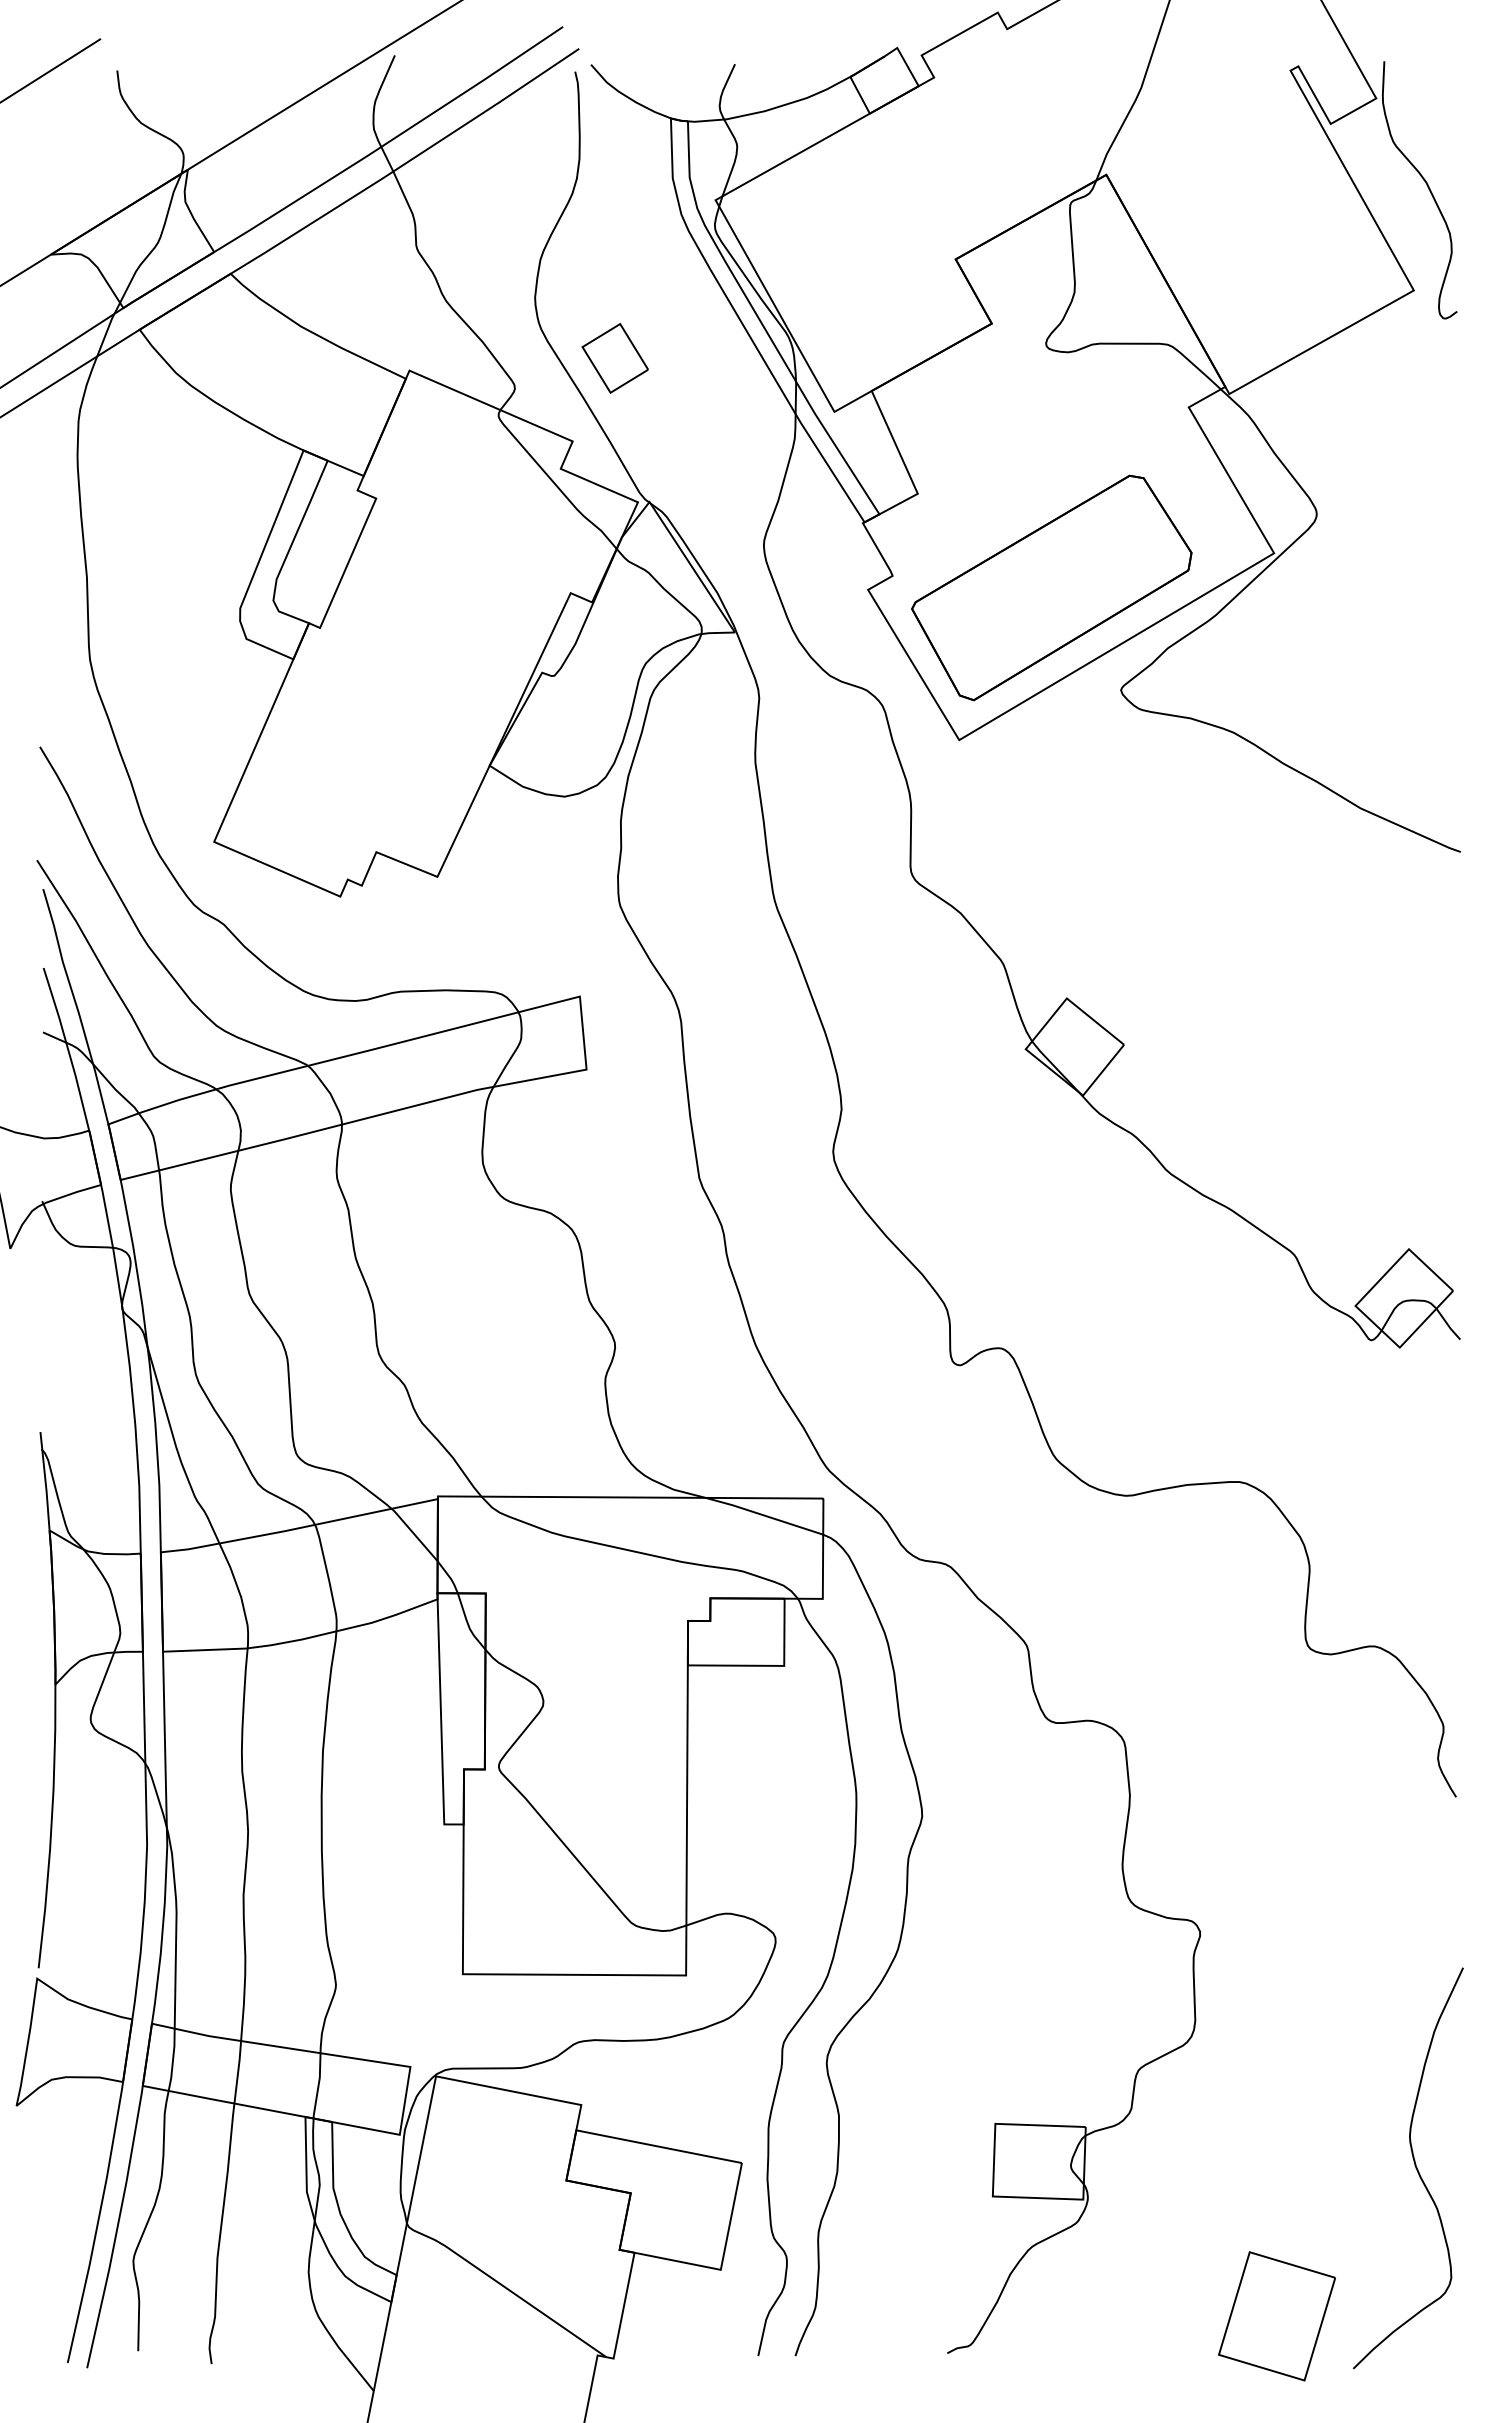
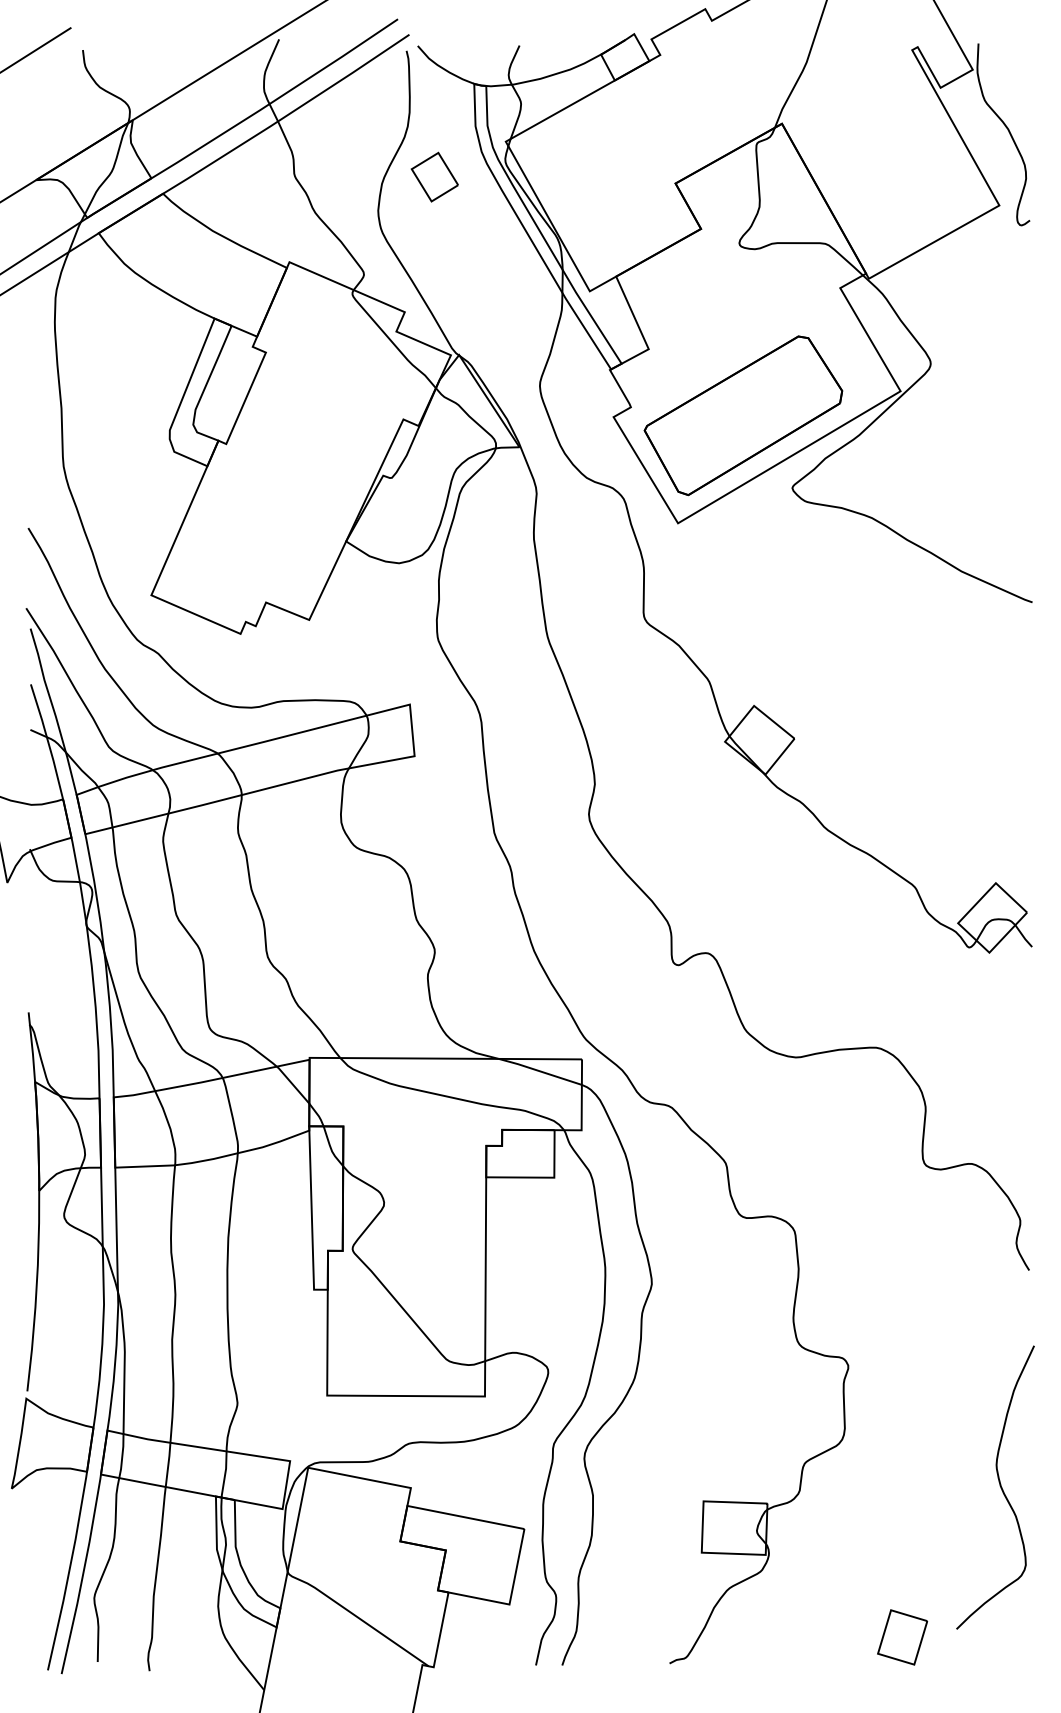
part: (614, 358) -> (434, 177), moved
curve: (1414, 2165) -> (999, 1485), moved
part: (1276, 2316) -> (902, 1637), size x0.6

